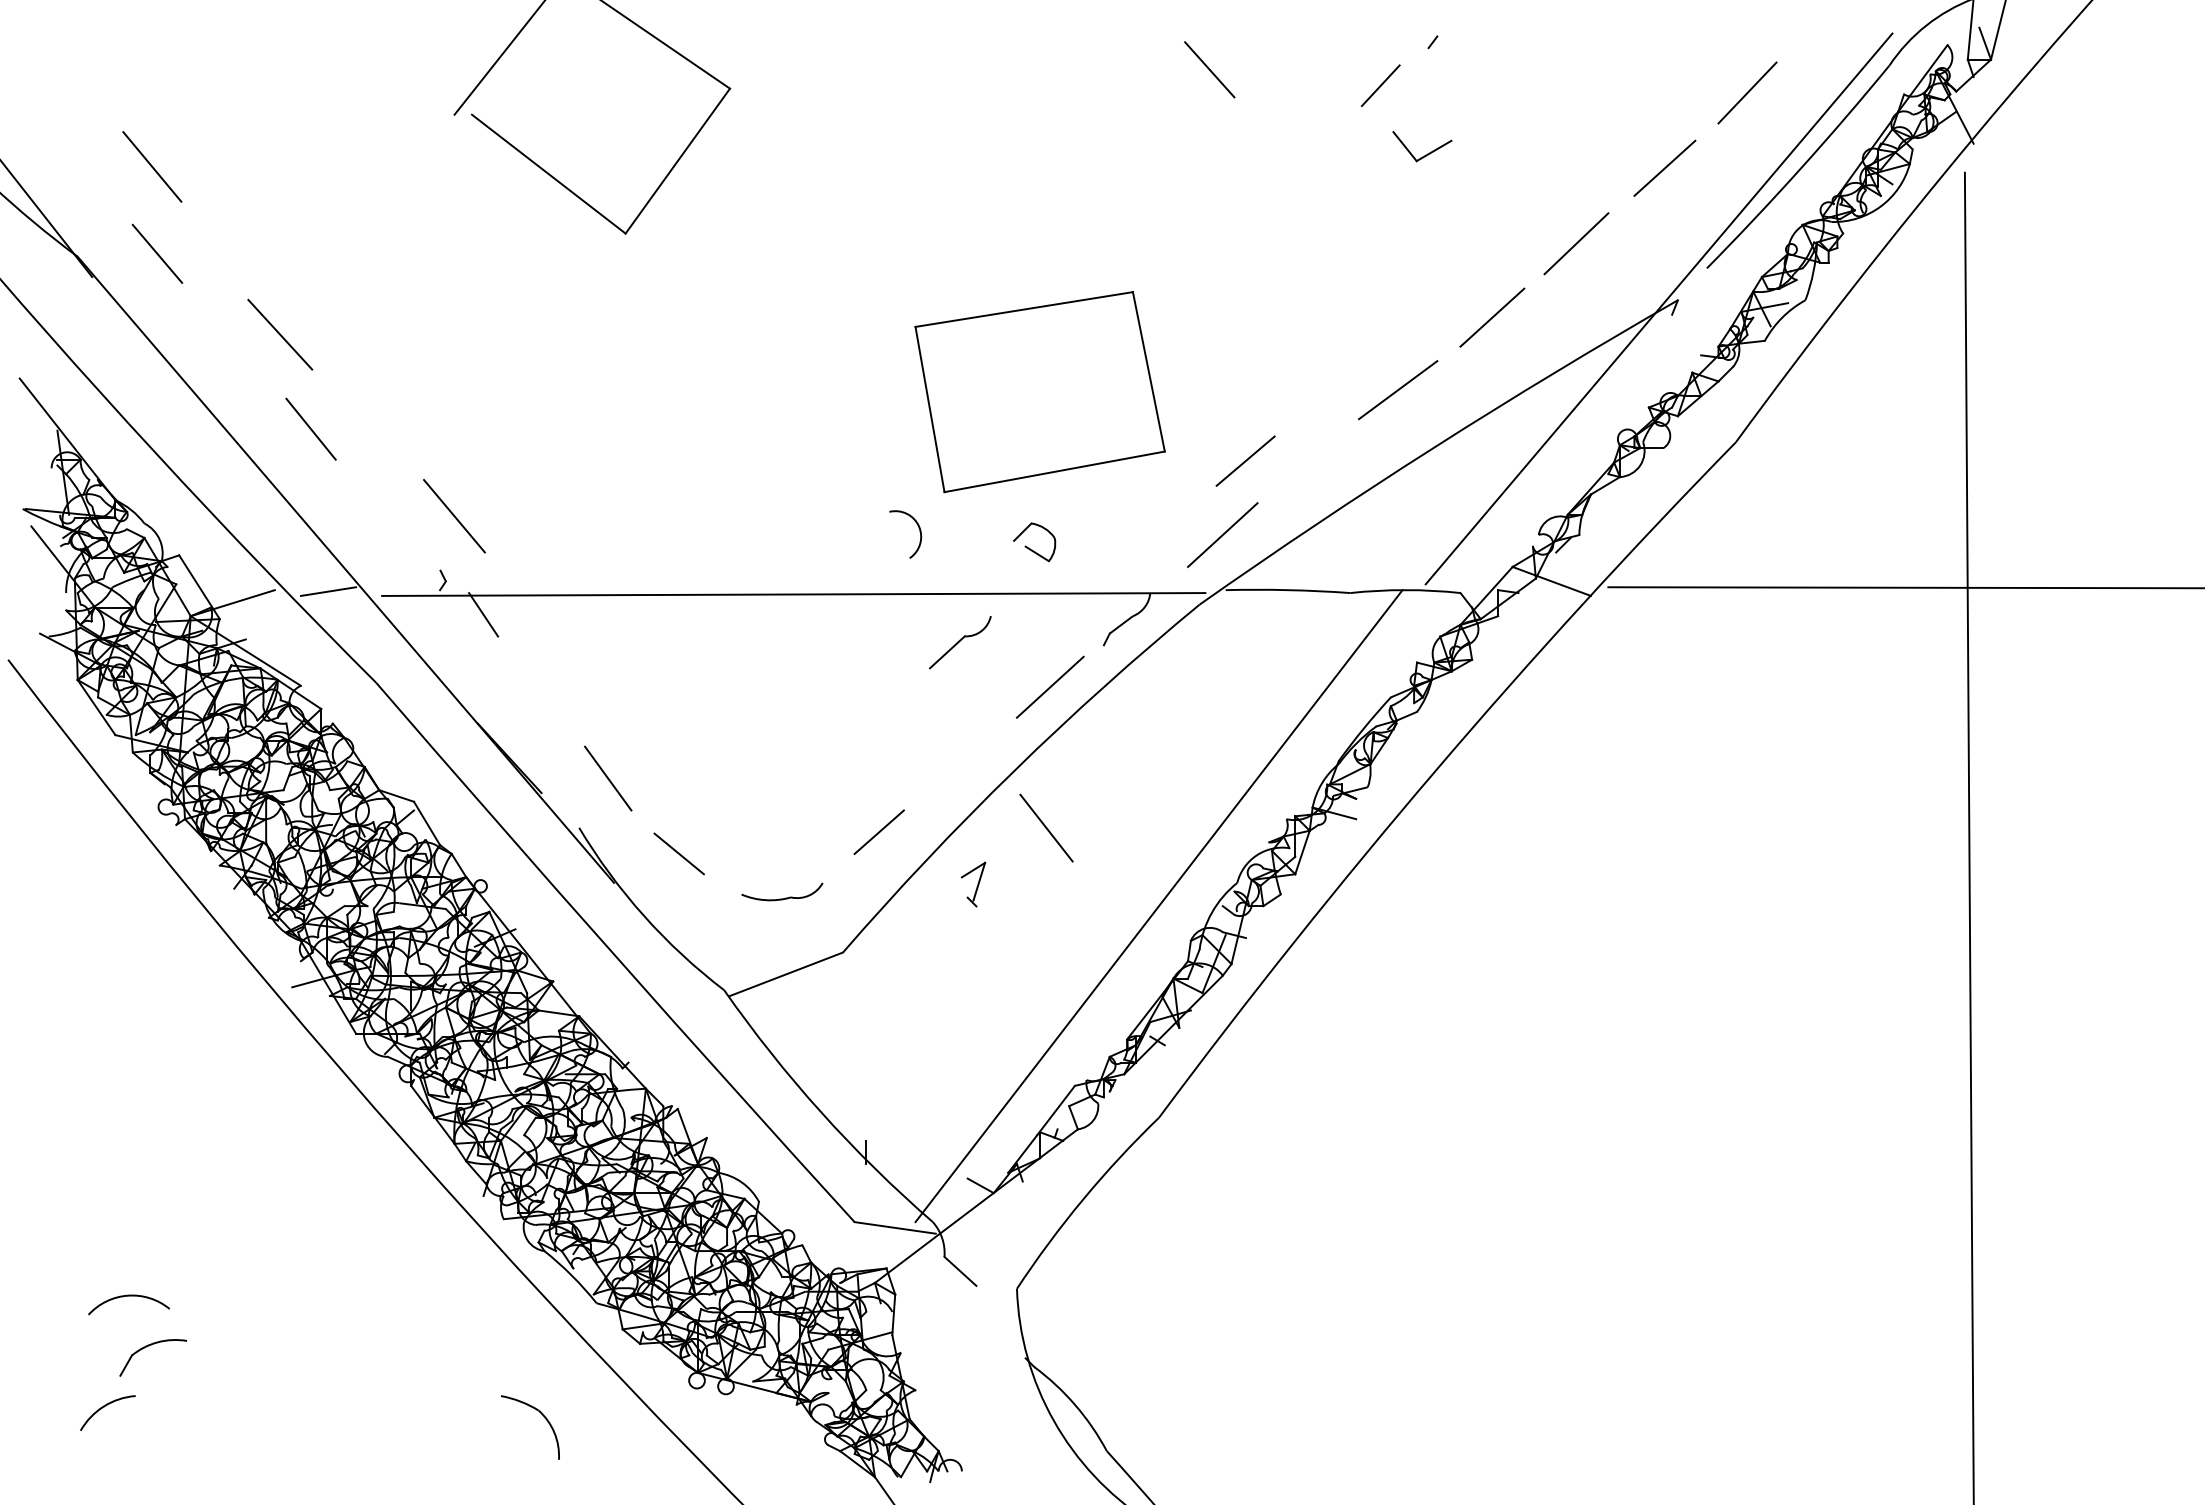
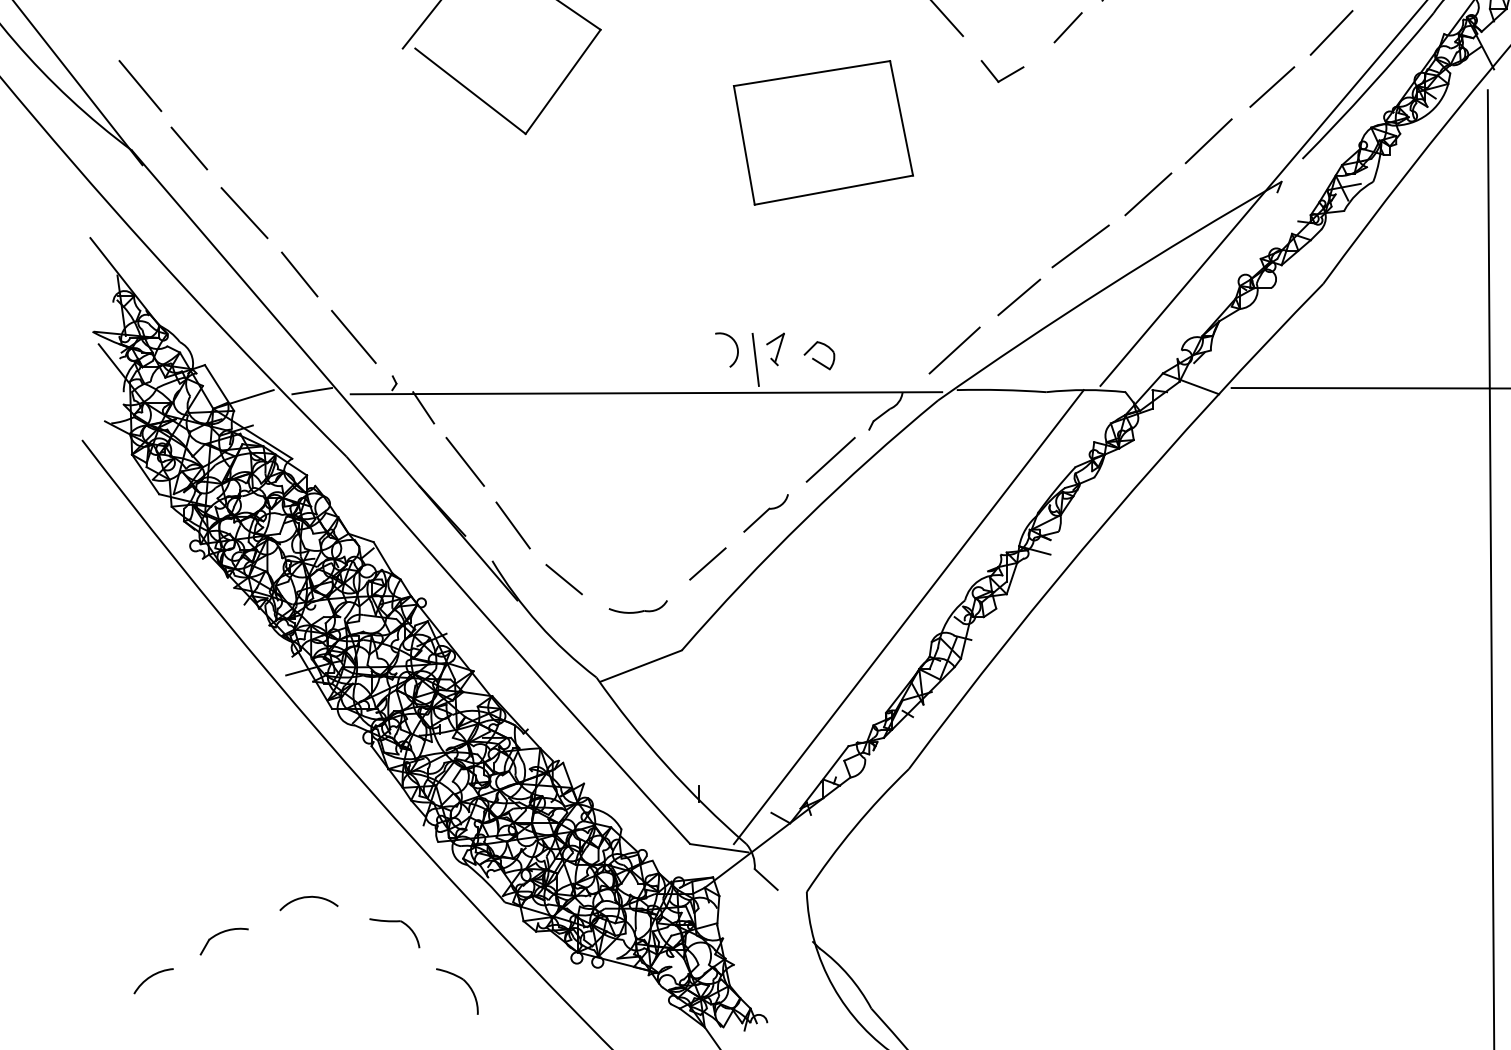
part: (1425, 154) -> (1004, 77), moved
line: (152, 166) -> (140, 85), moved
line: (280, 334) -> (244, 212), moved
part: (1039, 392) -> (823, 133), moved
line: (1245, 460) -> (1019, 296), moved
line: (454, 516) -> (353, 337), moved
line: (945, 547) -> (755, 359), added
part: (960, 642) -> (766, 513), moved
line: (1046, 827) -> (465, 461), moved
part: (973, 884) -> (775, 349), moved
arc: (129, 1296) -> (309, 897), moved
part: (443, 1330) -> (394, 921), added
part: (149, 1346) -> (221, 933), moved

